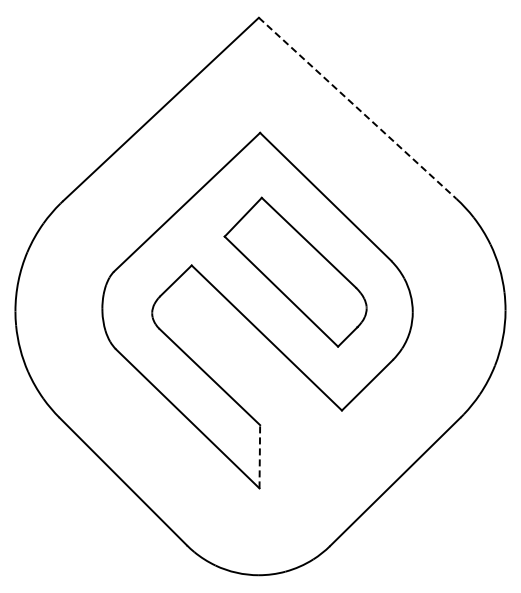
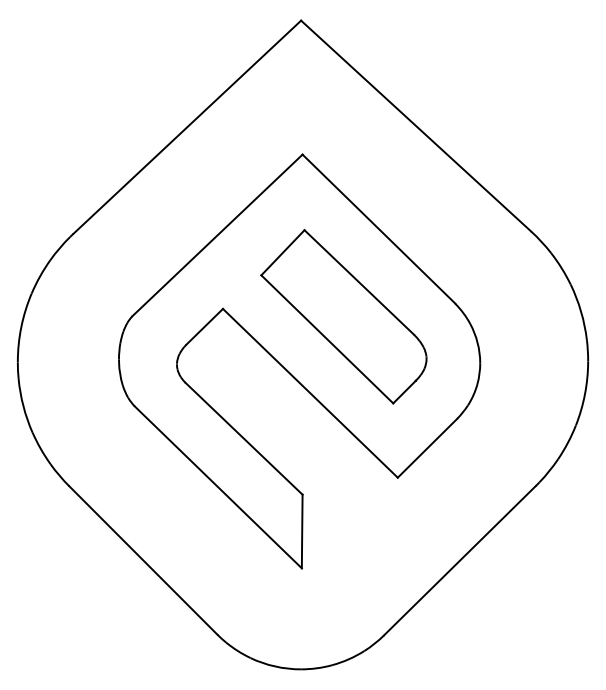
line: (358, 108) -> (417, 126), dashed -> solid
line: (259, 456) -> (301, 531), dashed -> solid

